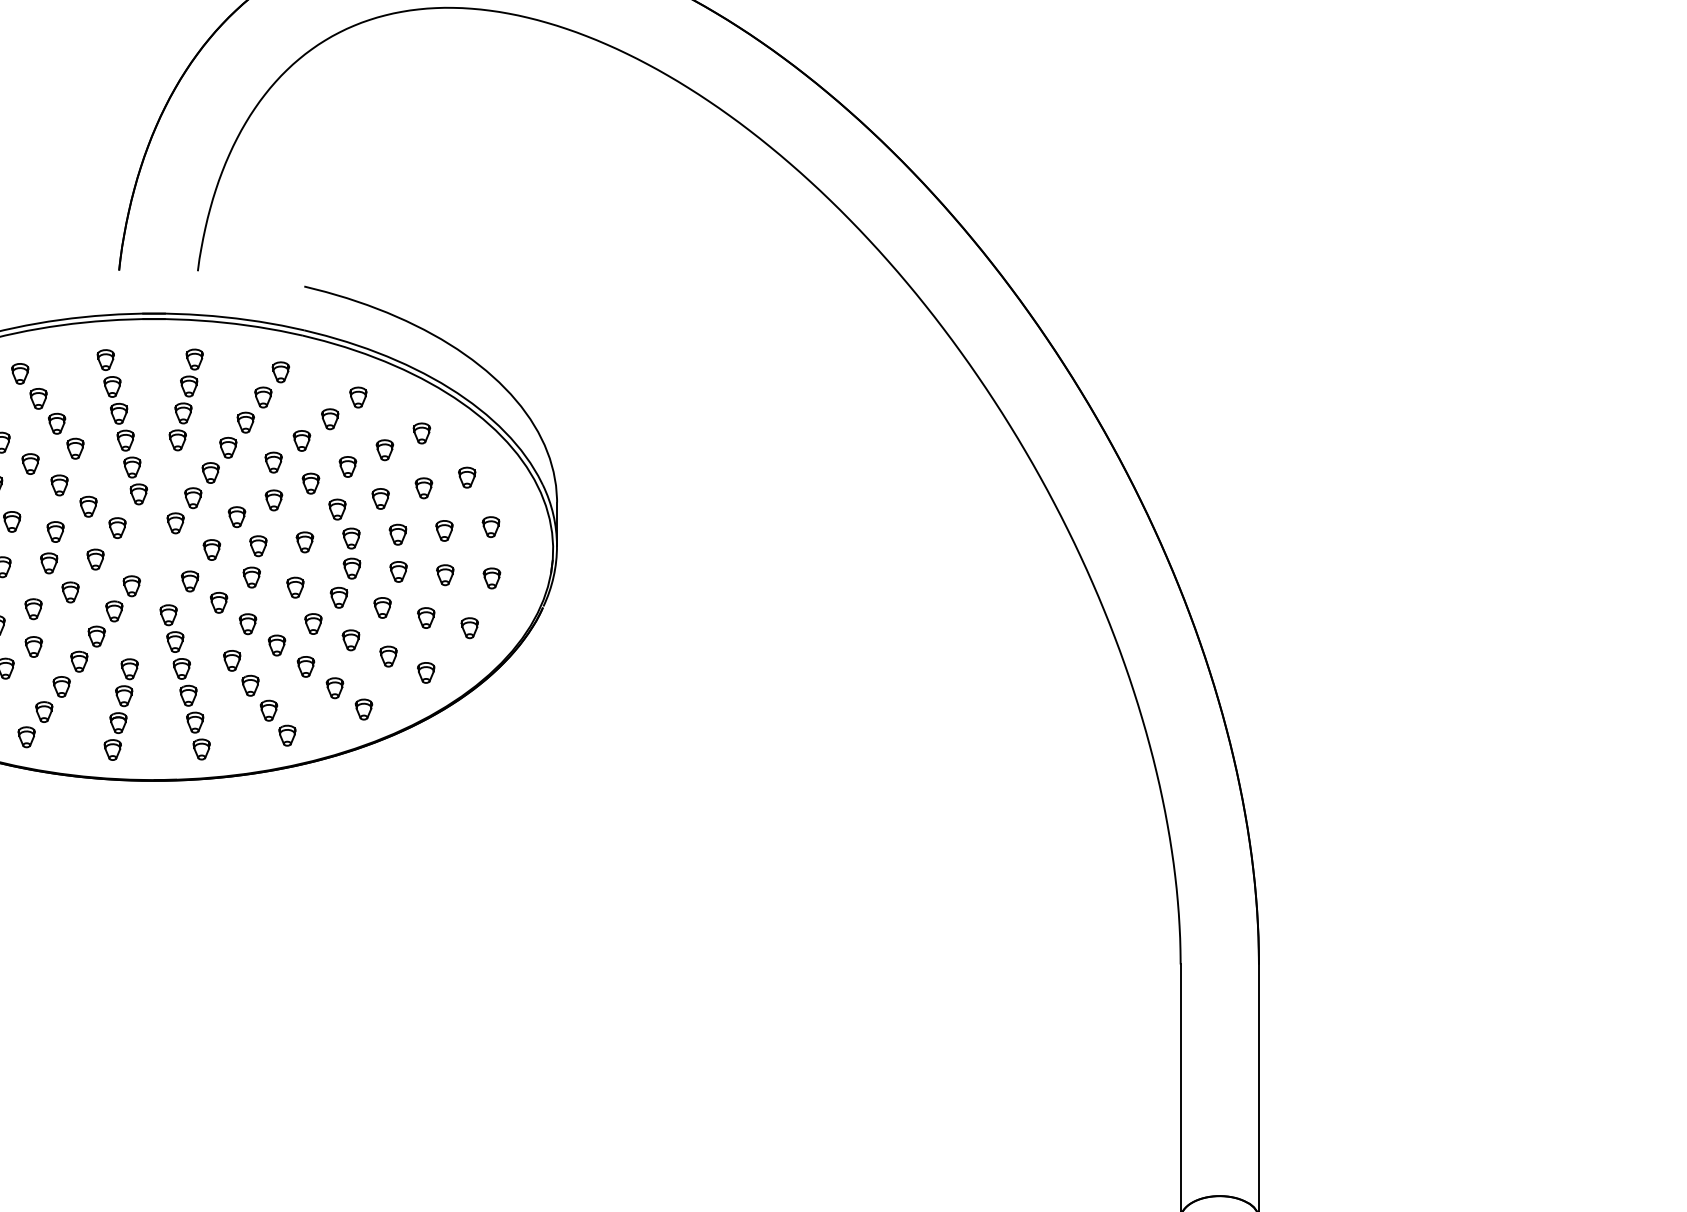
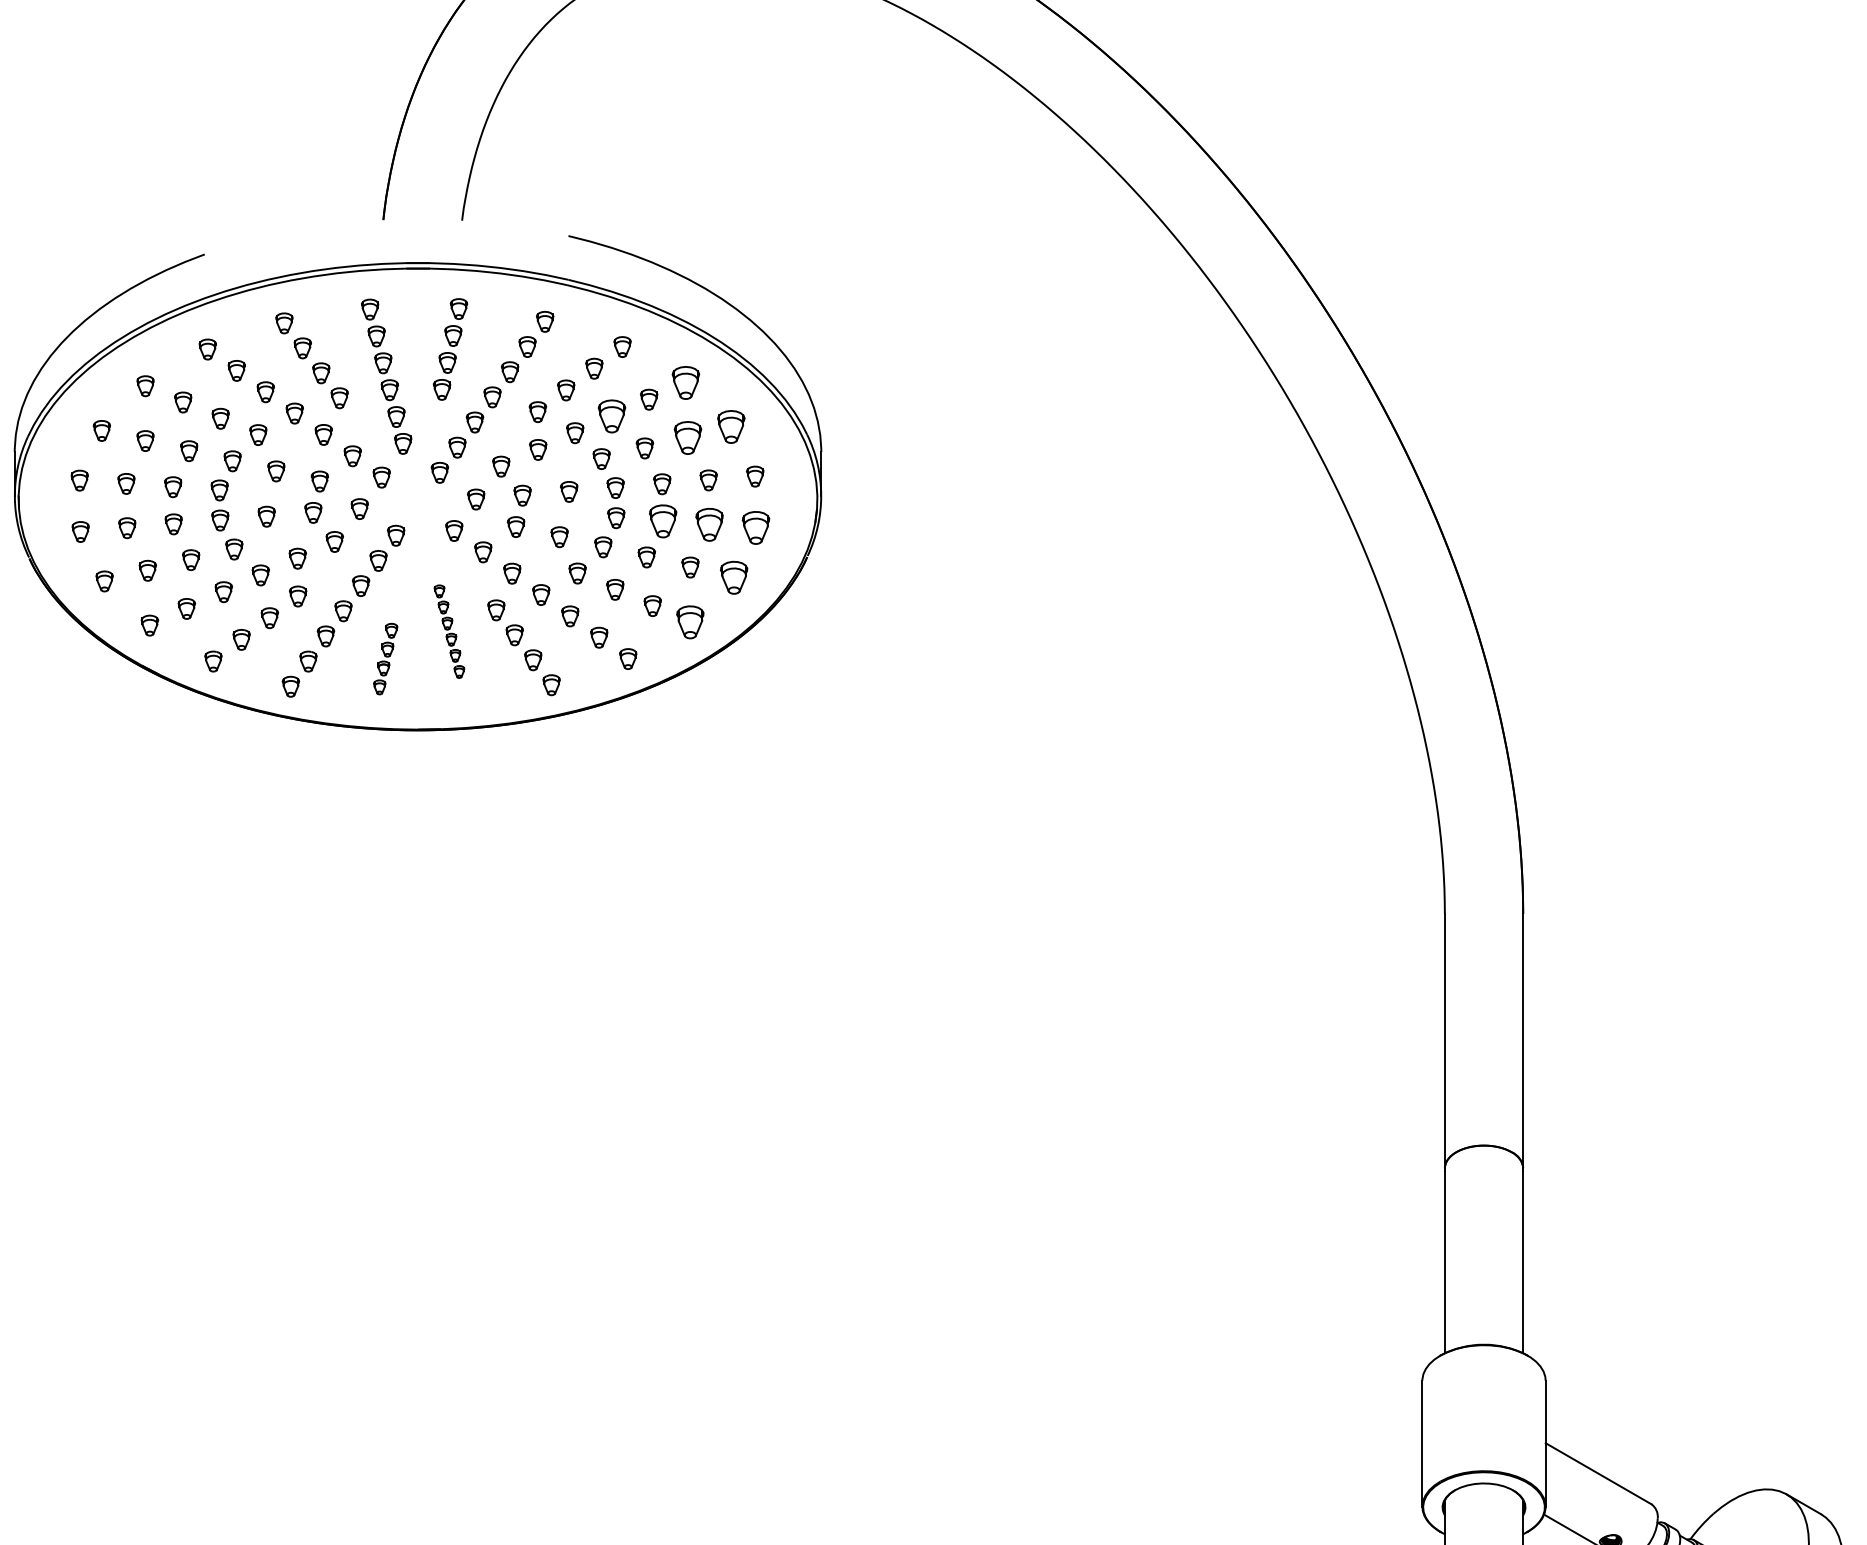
part: (422, 433) -> (686, 382), size x1.6
part: (348, 467) -> (612, 416), size x1.6
part: (467, 478) -> (731, 427), size x1.6
part: (424, 488) -> (688, 437), size x1.6
part: (398, 572) -> (662, 521), size x1.6
part: (445, 575) -> (709, 524), size x1.6
part: (492, 578) -> (756, 527), size x1.6
part: (469, 628) -> (733, 577), size x1.6
part: (426, 673) -> (690, 622), size x1.6
part: (185, 682) -> (449, 631), size x0.6
part: (121, 709) -> (385, 658), size x0.7

